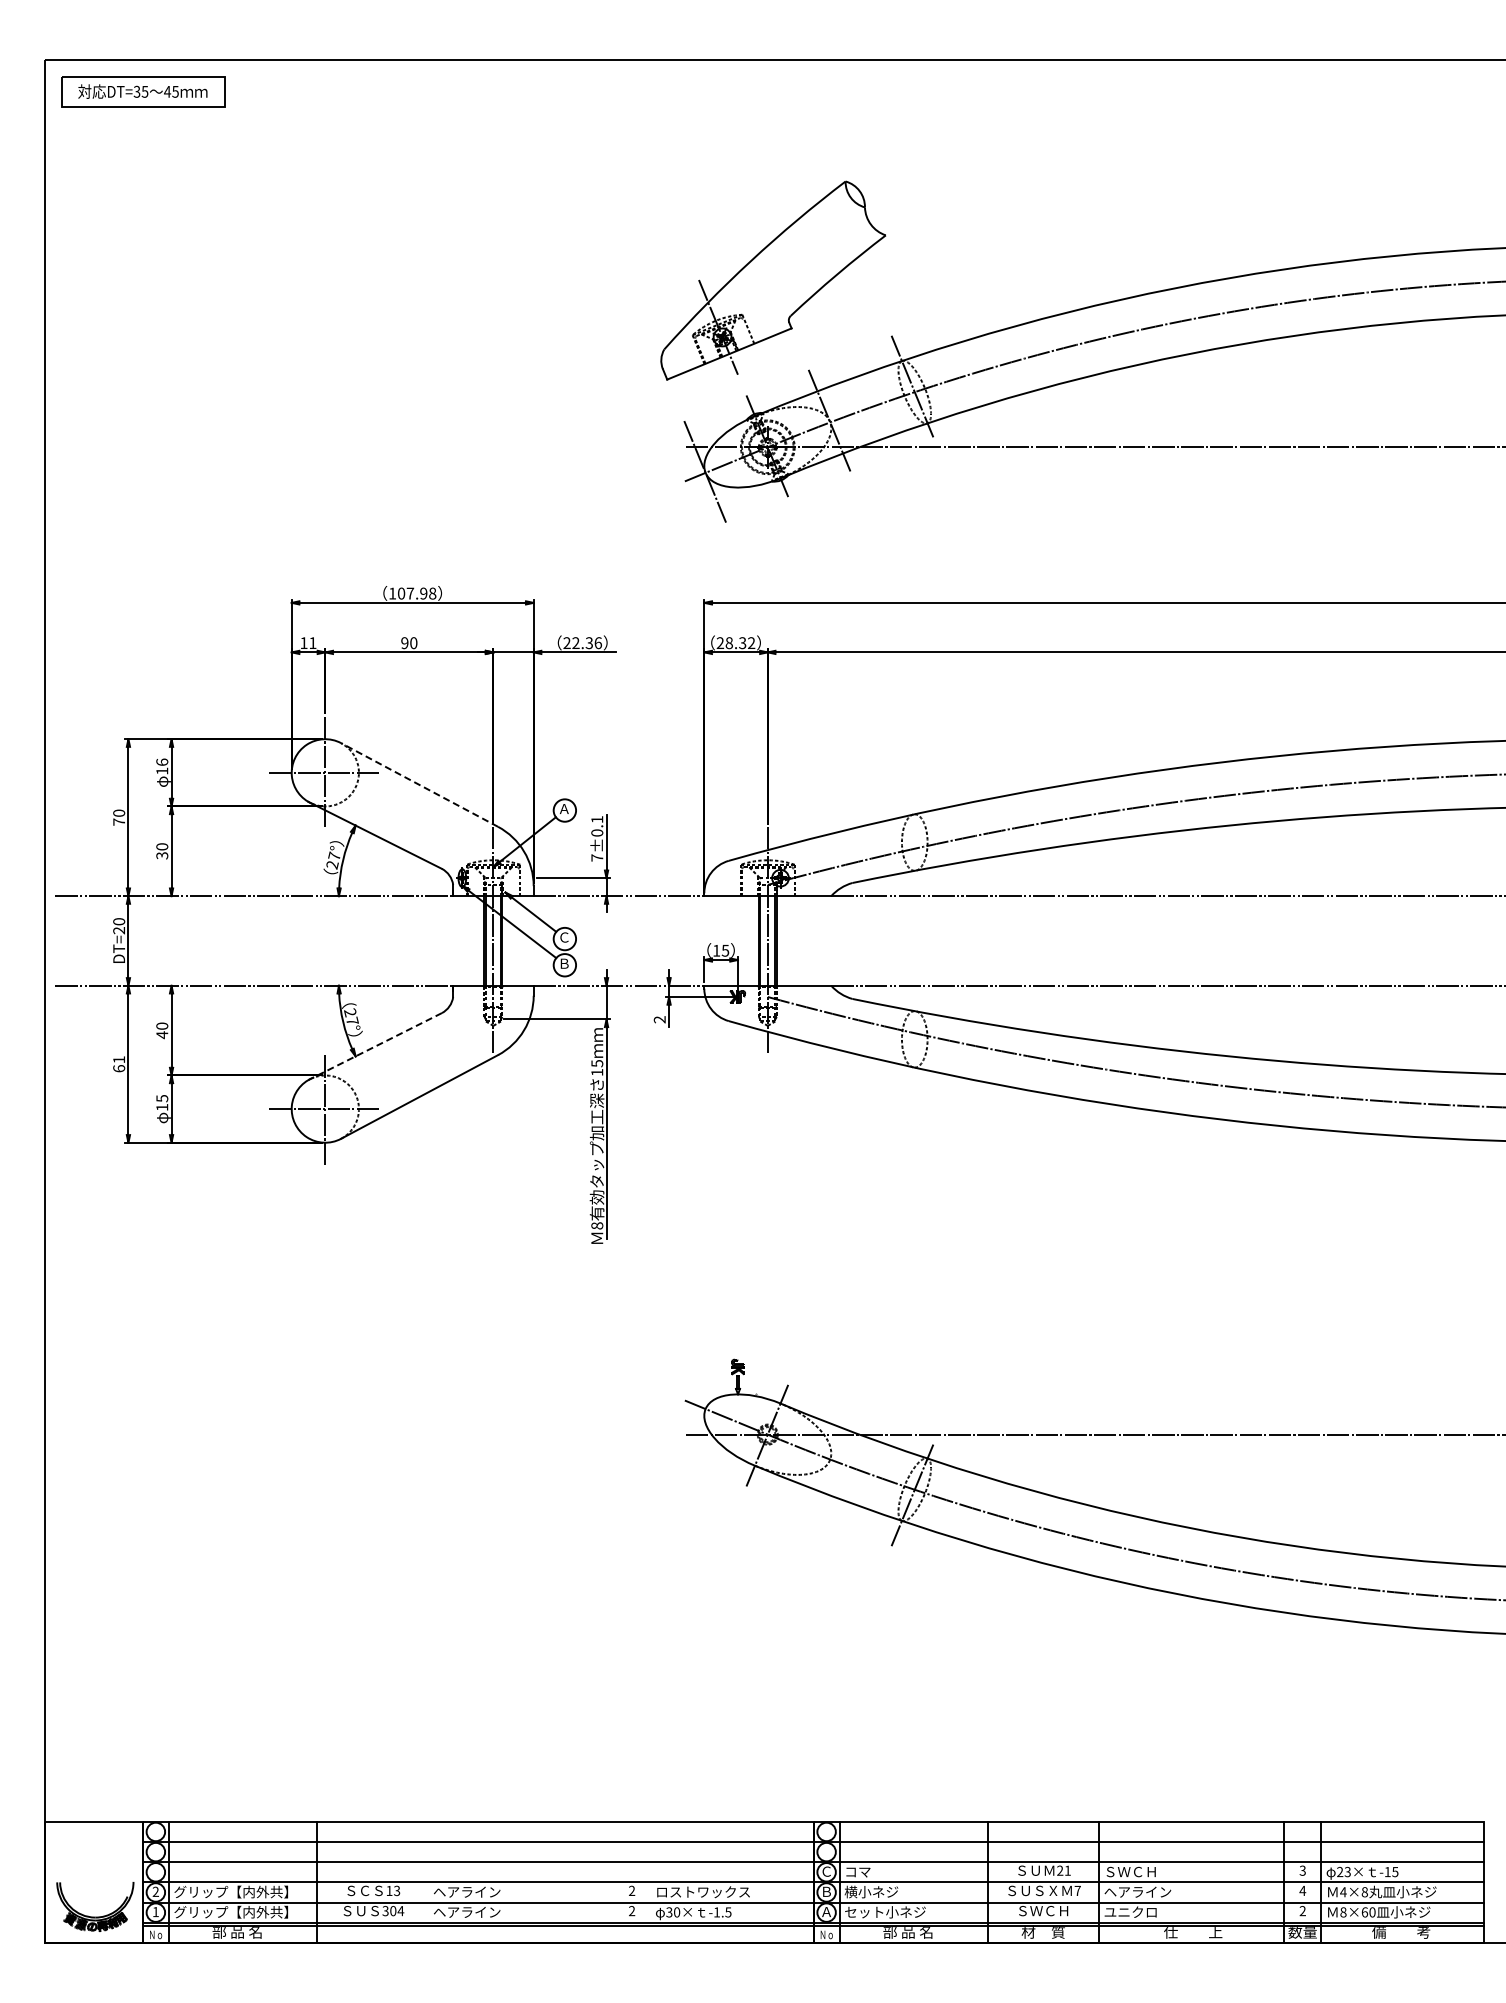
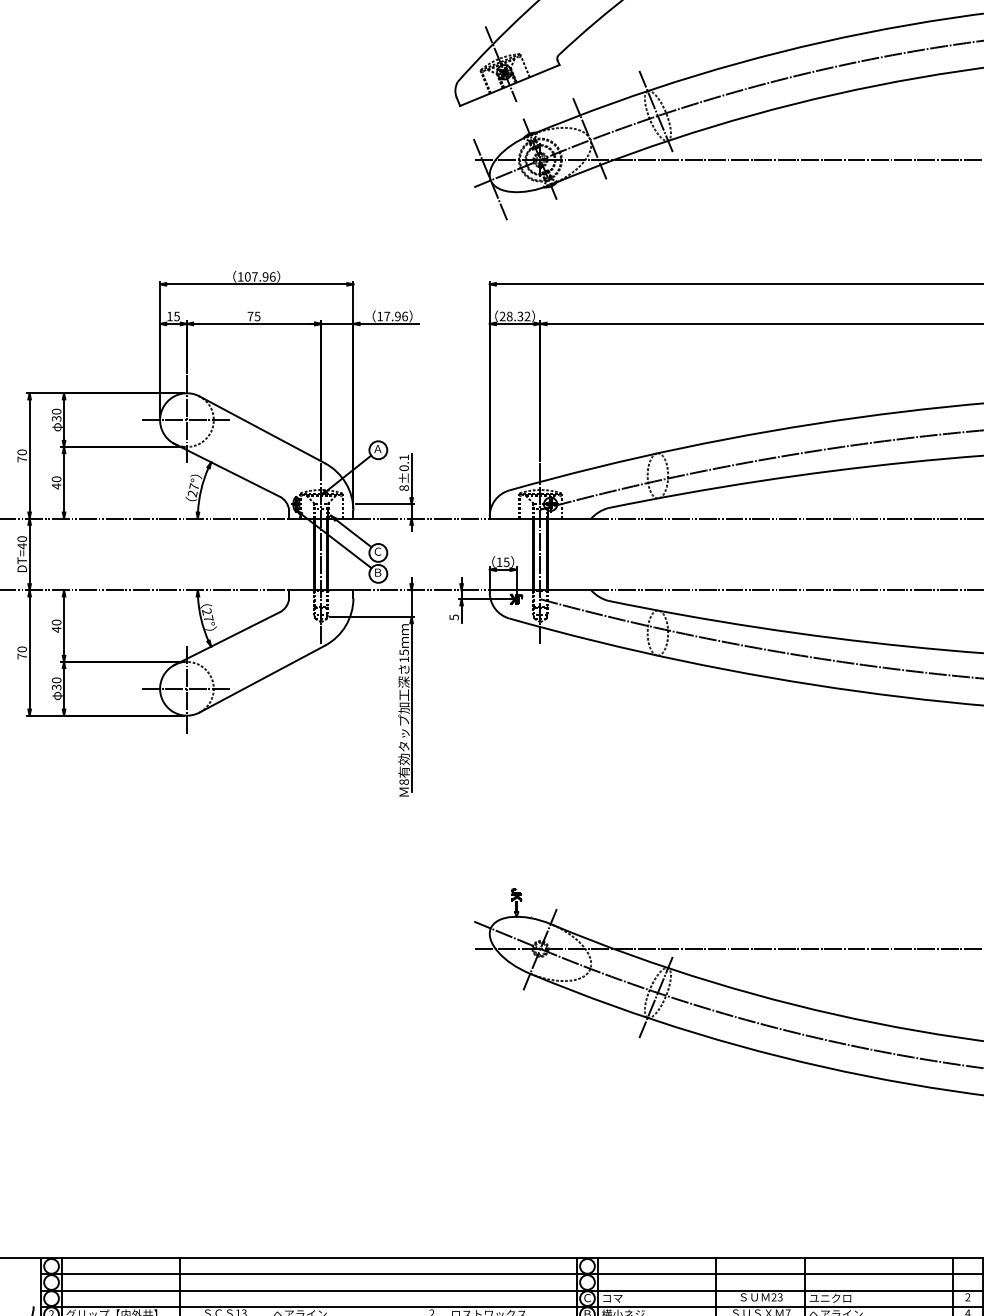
text: (432, 593) -> (272, 276), 107.98 -> 107.96
text: (577, 642) -> (388, 316), 22.36 -> 17.96
text: (312, 643) -> (176, 316), 11 -> 15
text: (409, 643) -> (254, 316), 90 -> 75
text: (162, 766) -> (56, 415), 16 -> 30
line: (419, 785) -> (262, 430), dashed -> solid
text: (162, 855) -> (56, 486), 30 -> 40
text: (597, 857) -> (404, 487), 7±0.1 -> 8±0.1
text: (118, 930) -> (21, 546), DT=20 -> DT=40
text: (659, 1019) -> (453, 617), 2 -> 5
line: (375, 1046) -> (227, 638), dashed -> solid
text: (119, 1064) -> (22, 653), 61 -> 70
text: (162, 1103) -> (56, 684), 15 -> 30
text: (1067, 1870) -> (779, 1297), 21 -> 23
text: (1302, 1870) -> (967, 1297), 3 -> 2
text: (1130, 1871) -> (830, 1297), ＳＷＣＨ -> ユニクロ

